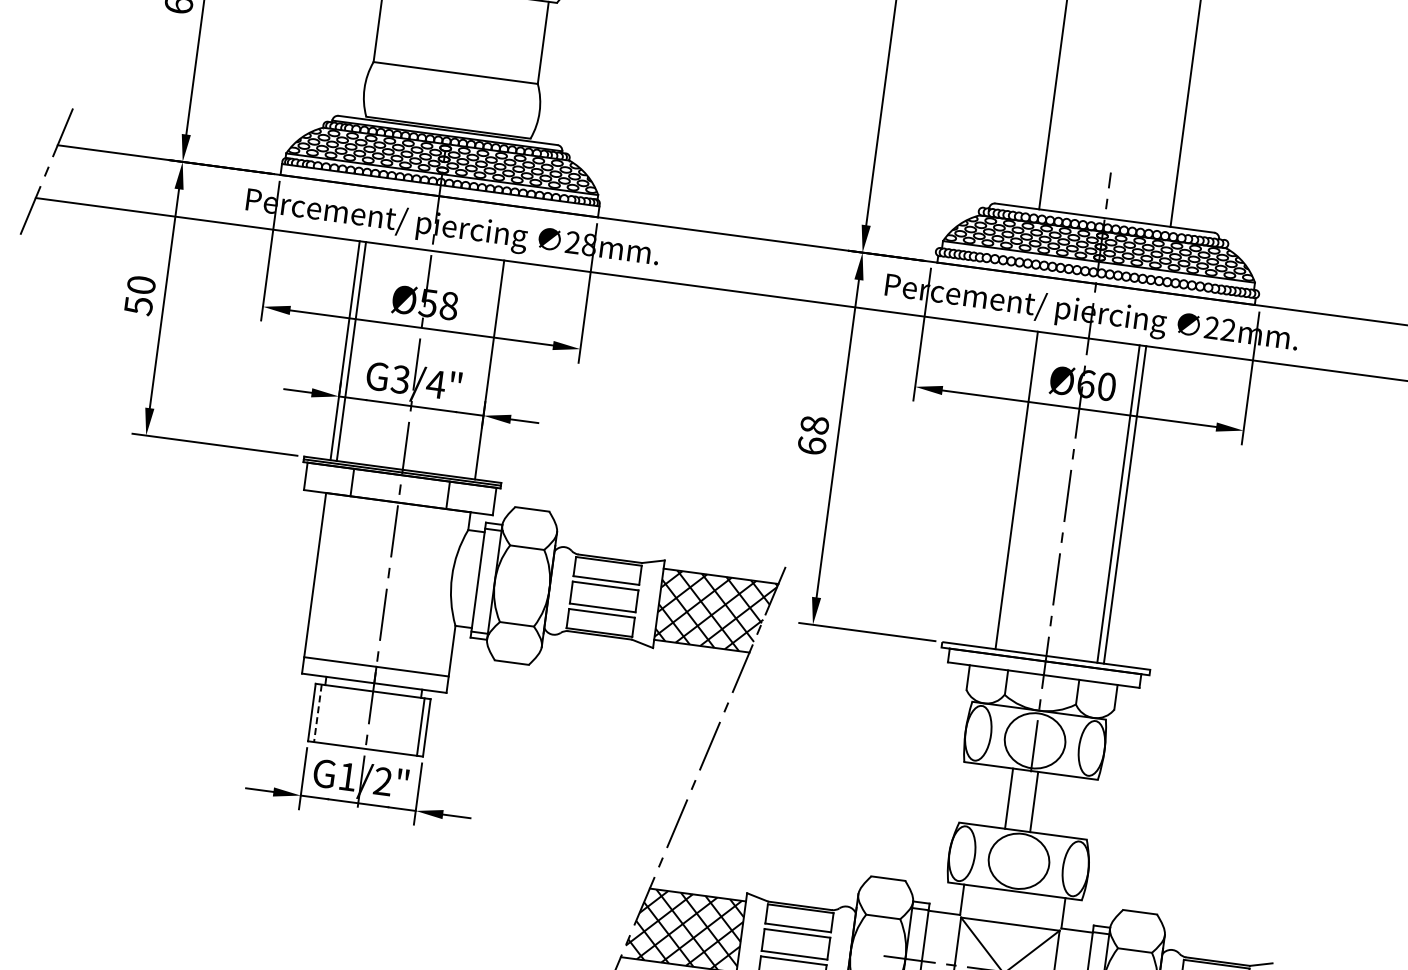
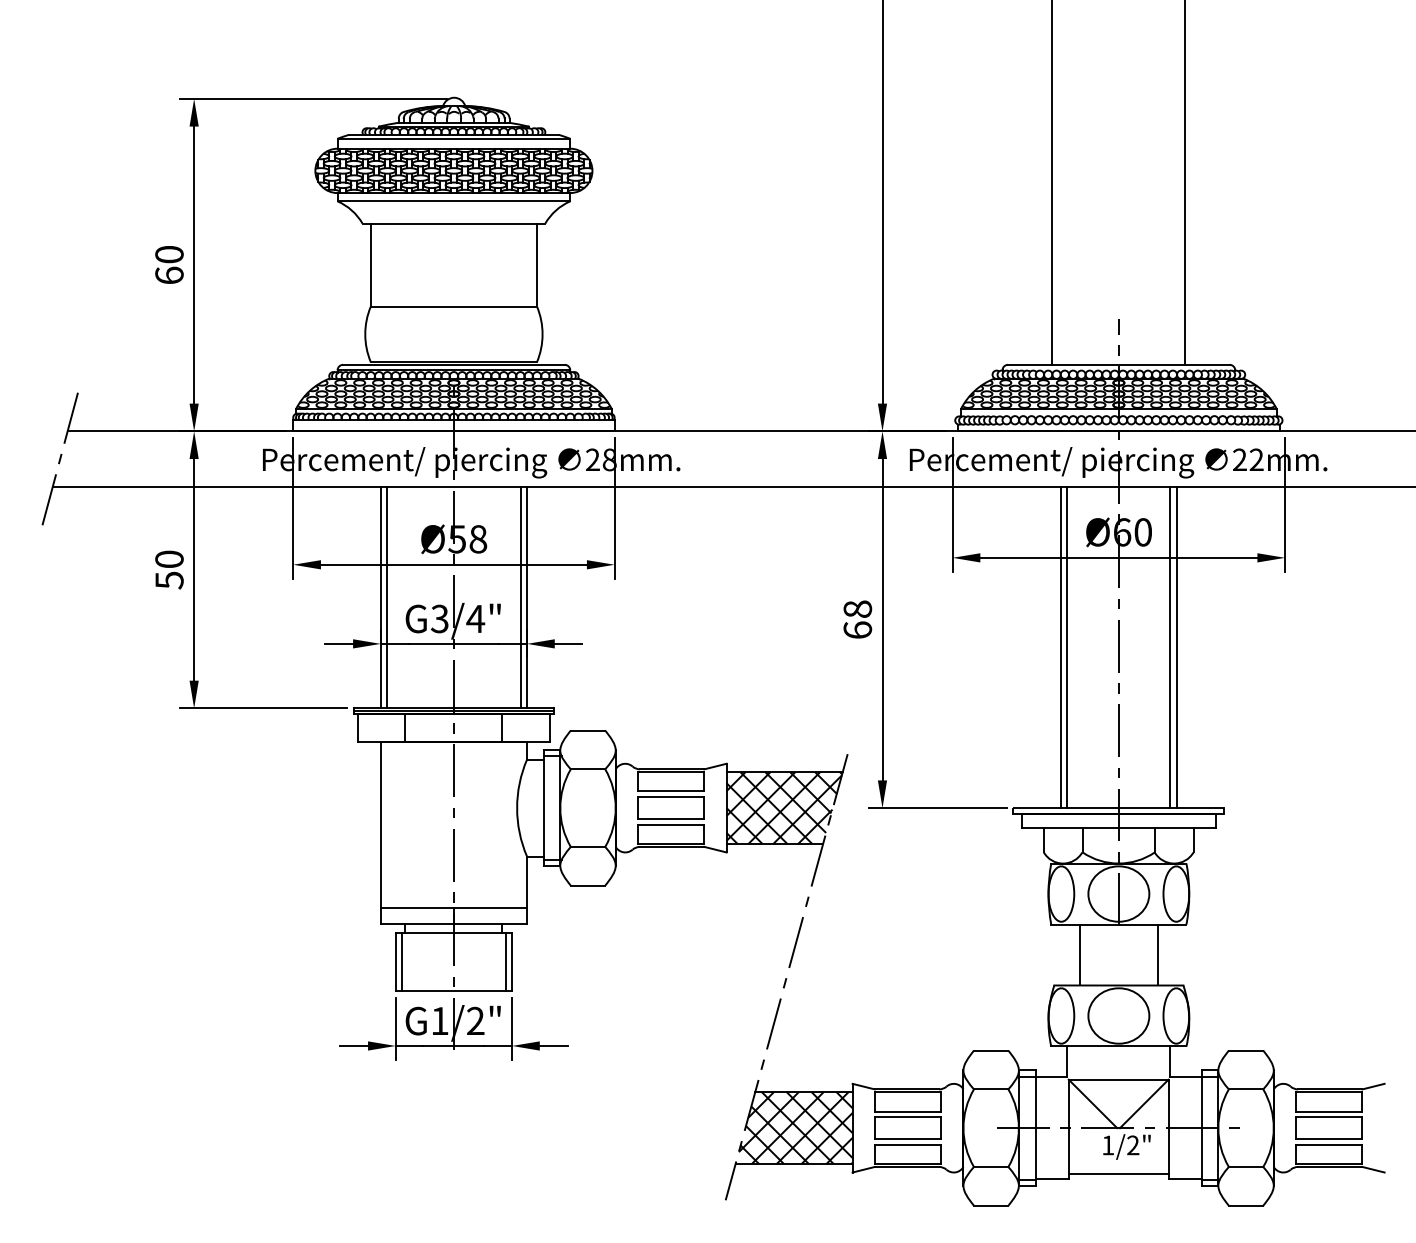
line: (483, 369) -> (520, 597), added
line: (1009, 489) -> (1060, 647), added
line: (317, 713) -> (401, 962), dashed -> solid
line: (1008, 798) -> (1157, 954), moved
line: (1034, 801) -> (1080, 954), moved

